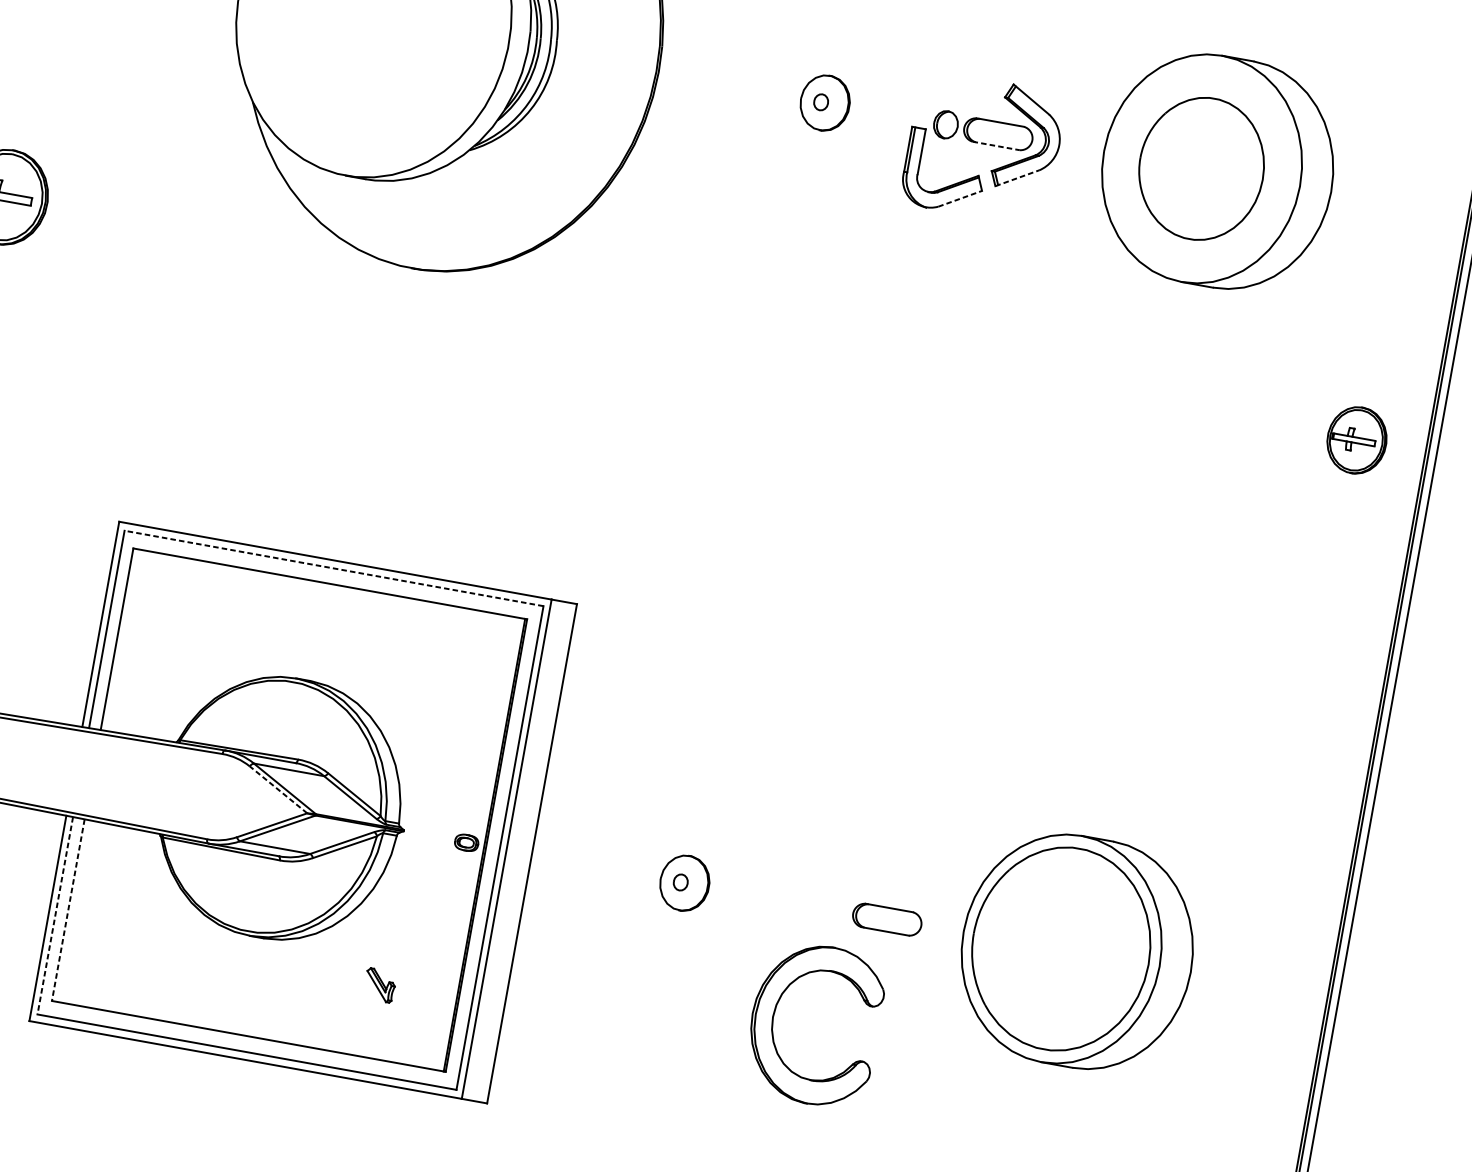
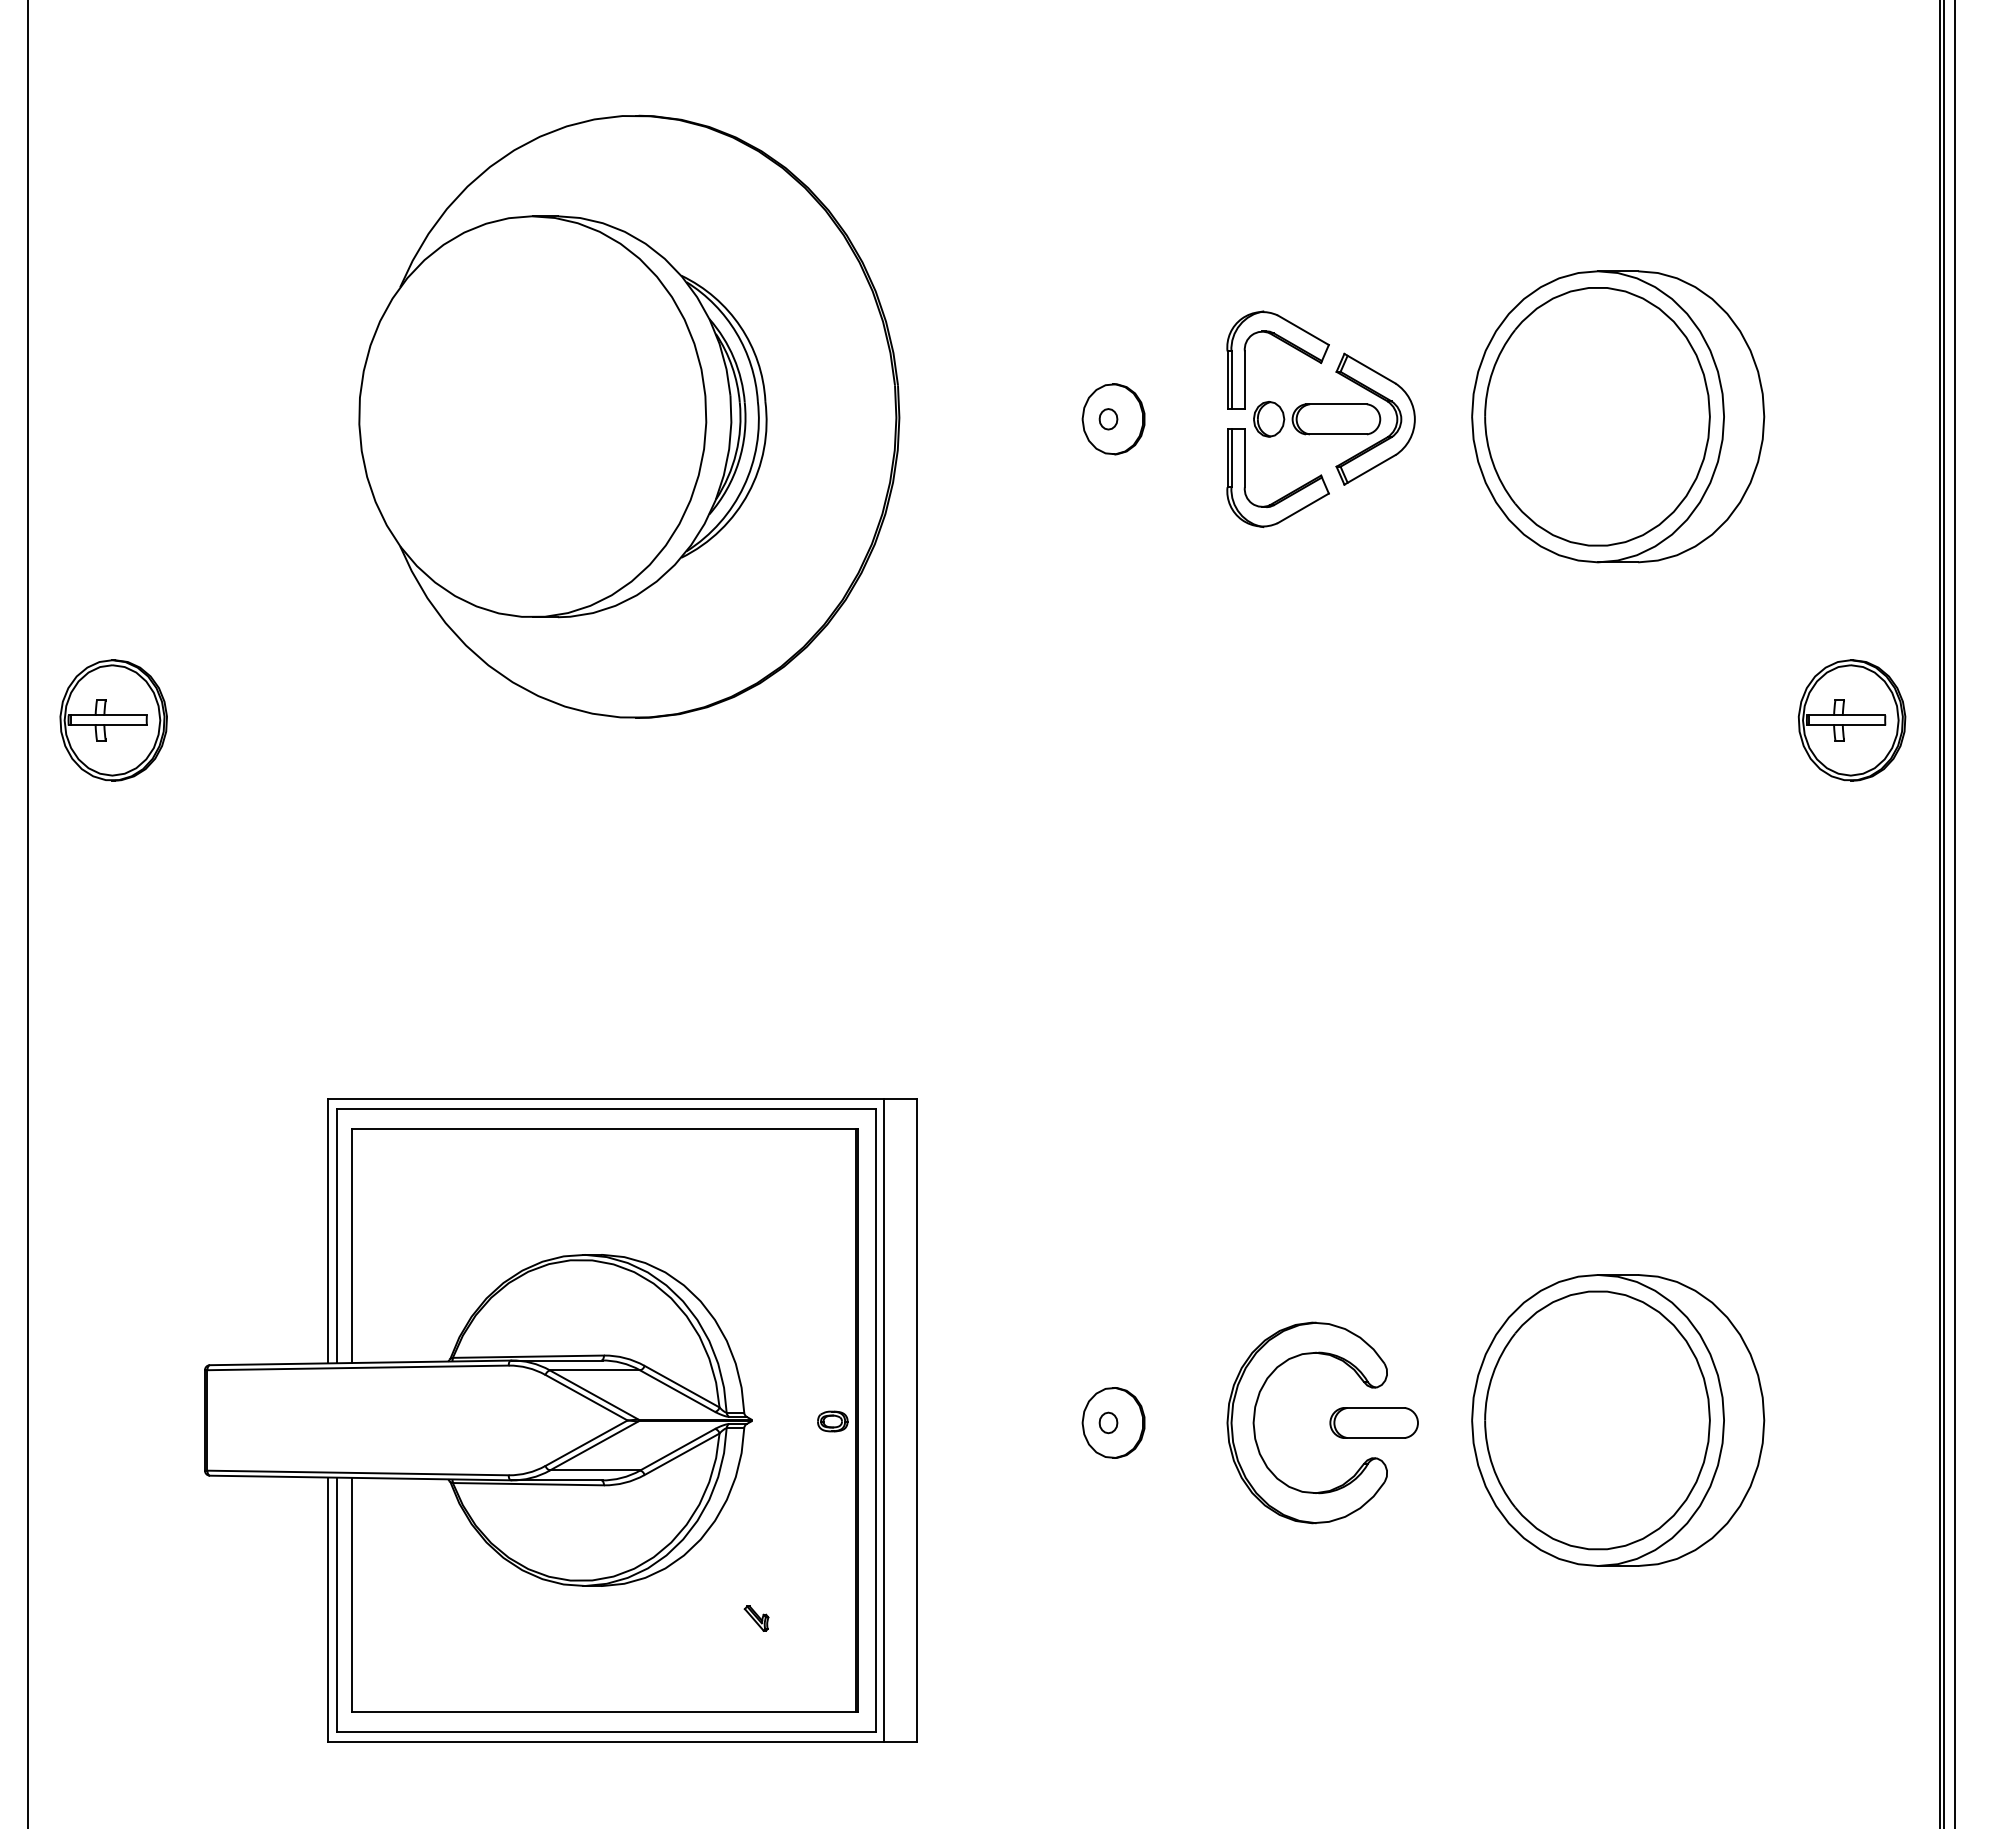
part: (971, 70) -> (1288, 345), added
line: (996, 146) -> (1336, 434), dashed -> solid
part: (1201, 168) -> (1597, 416), size x1.43
line: (1017, 178) -> (1370, 469), dashed -> solid
line: (960, 198) -> (1303, 508), dashed -> solid
part: (1356, 440) -> (1851, 720), size x1.43
line: (333, 568) -> (605, 1109), dashed -> solid
line: (278, 789) -> (586, 1397), dashed -> solid
line: (68, 909) -> (351, 1594), dashed -> solid
line: (55, 915) -> (336, 1604), dashed -> solid
part: (379, 985) -> (756, 1618), size x0.62
part: (775, 1012) -> (1255, 1416), moved

